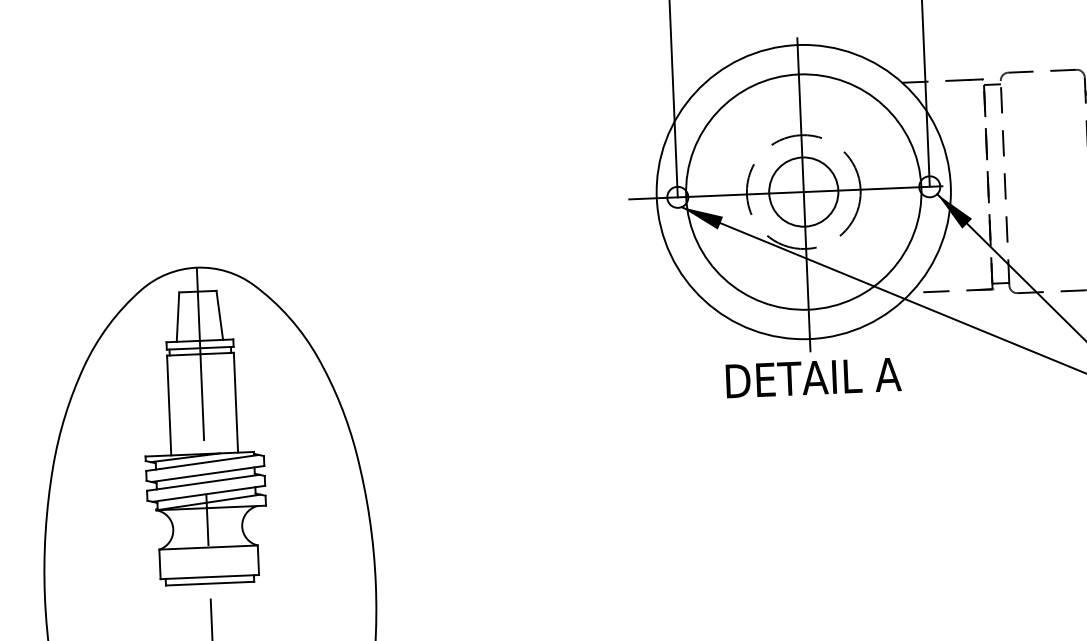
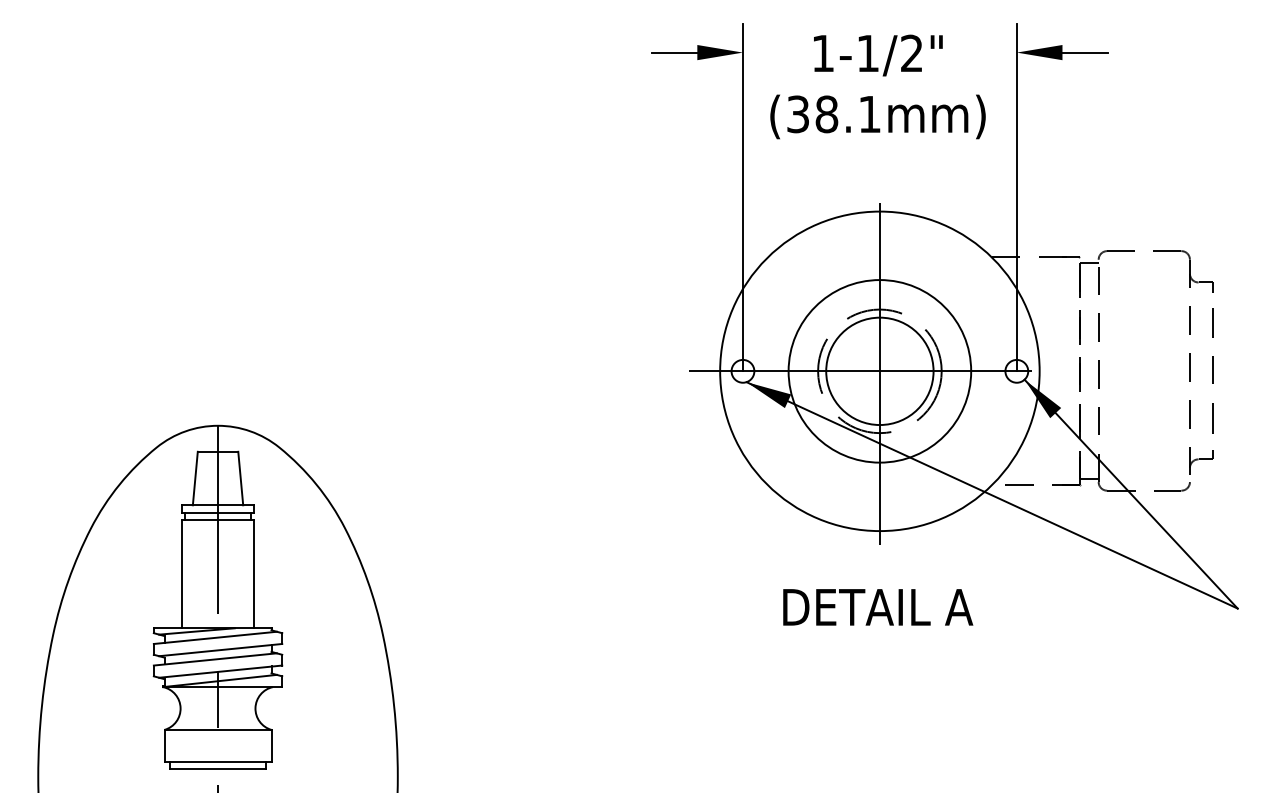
circle: (803, 192) -> (879, 371), size x0.71
circle: (803, 192) -> (879, 371), size x1.43
text: (813, 378) -> (878, 607), moved

